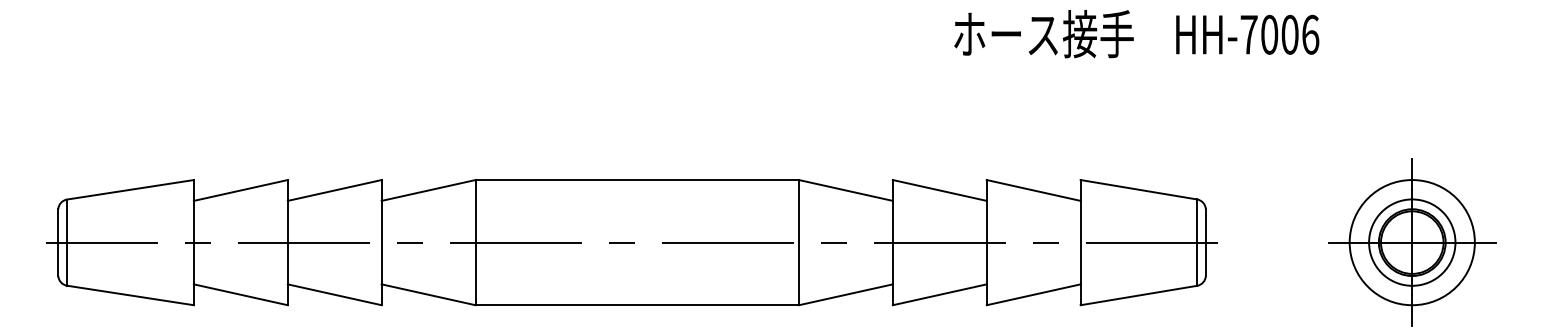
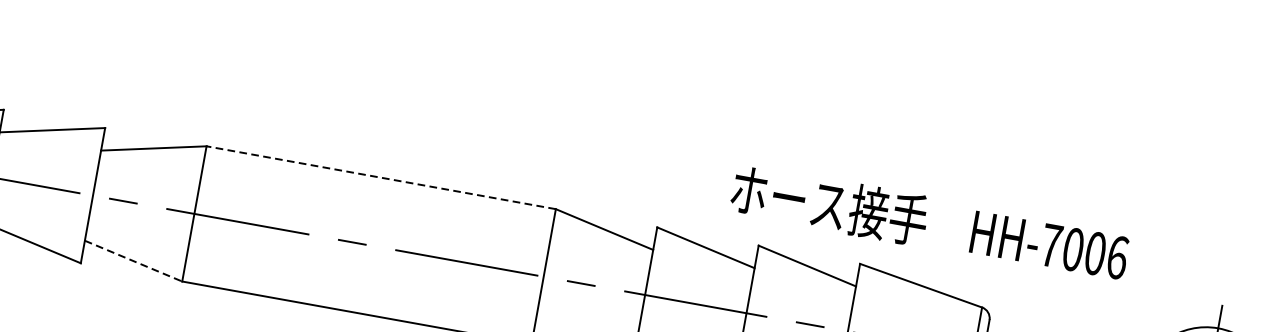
text: (1136, 34) -> (929, 223), moved
line: (637, 180) -> (381, 178), solid -> dashed
line: (429, 294) -> (134, 260), solid -> dashed

